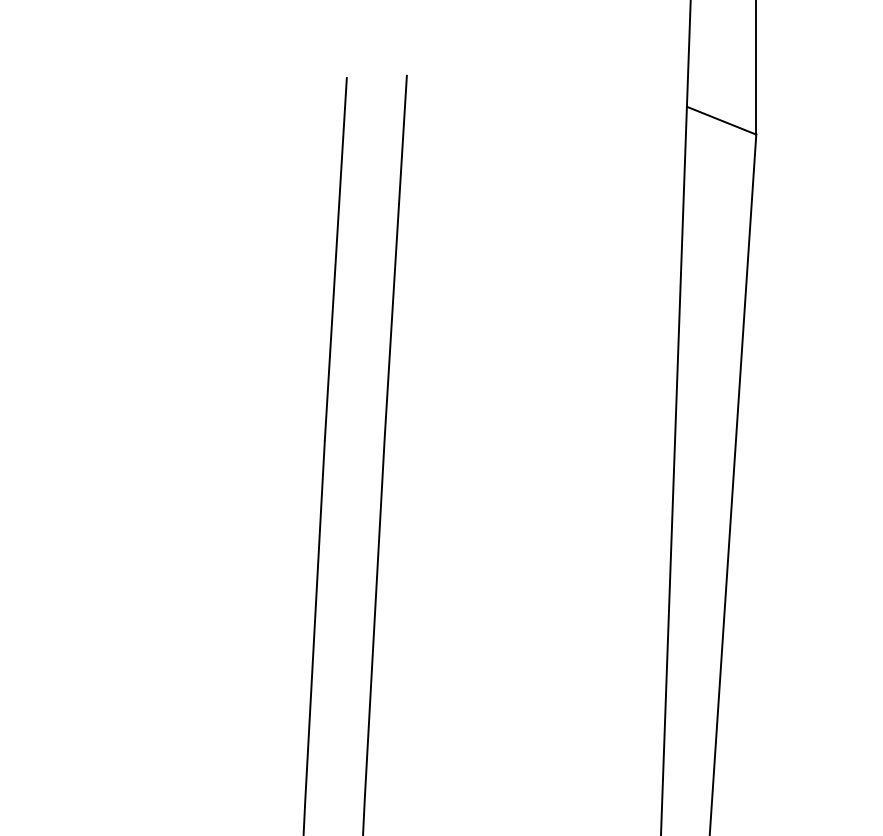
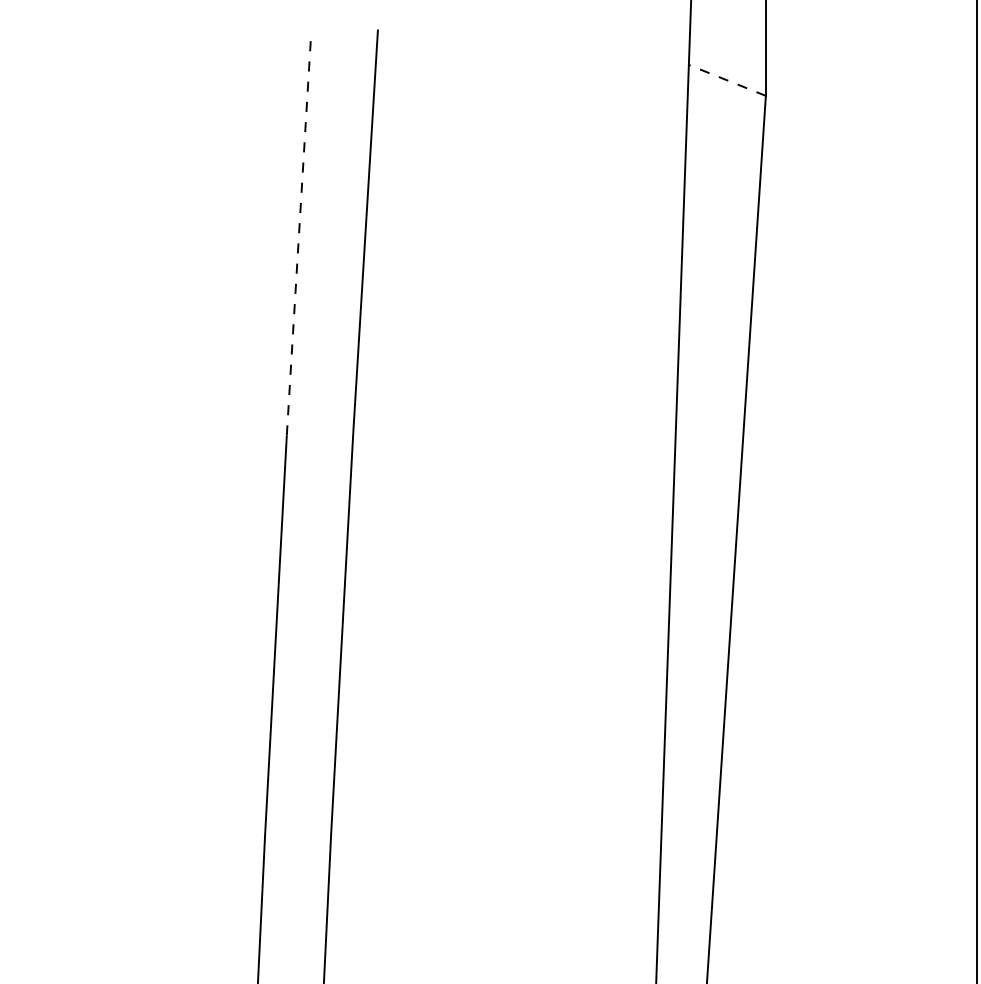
line: (720, 120) -> (726, 80), solid -> dashed
line: (336, 259) -> (299, 234), solid -> dashed

